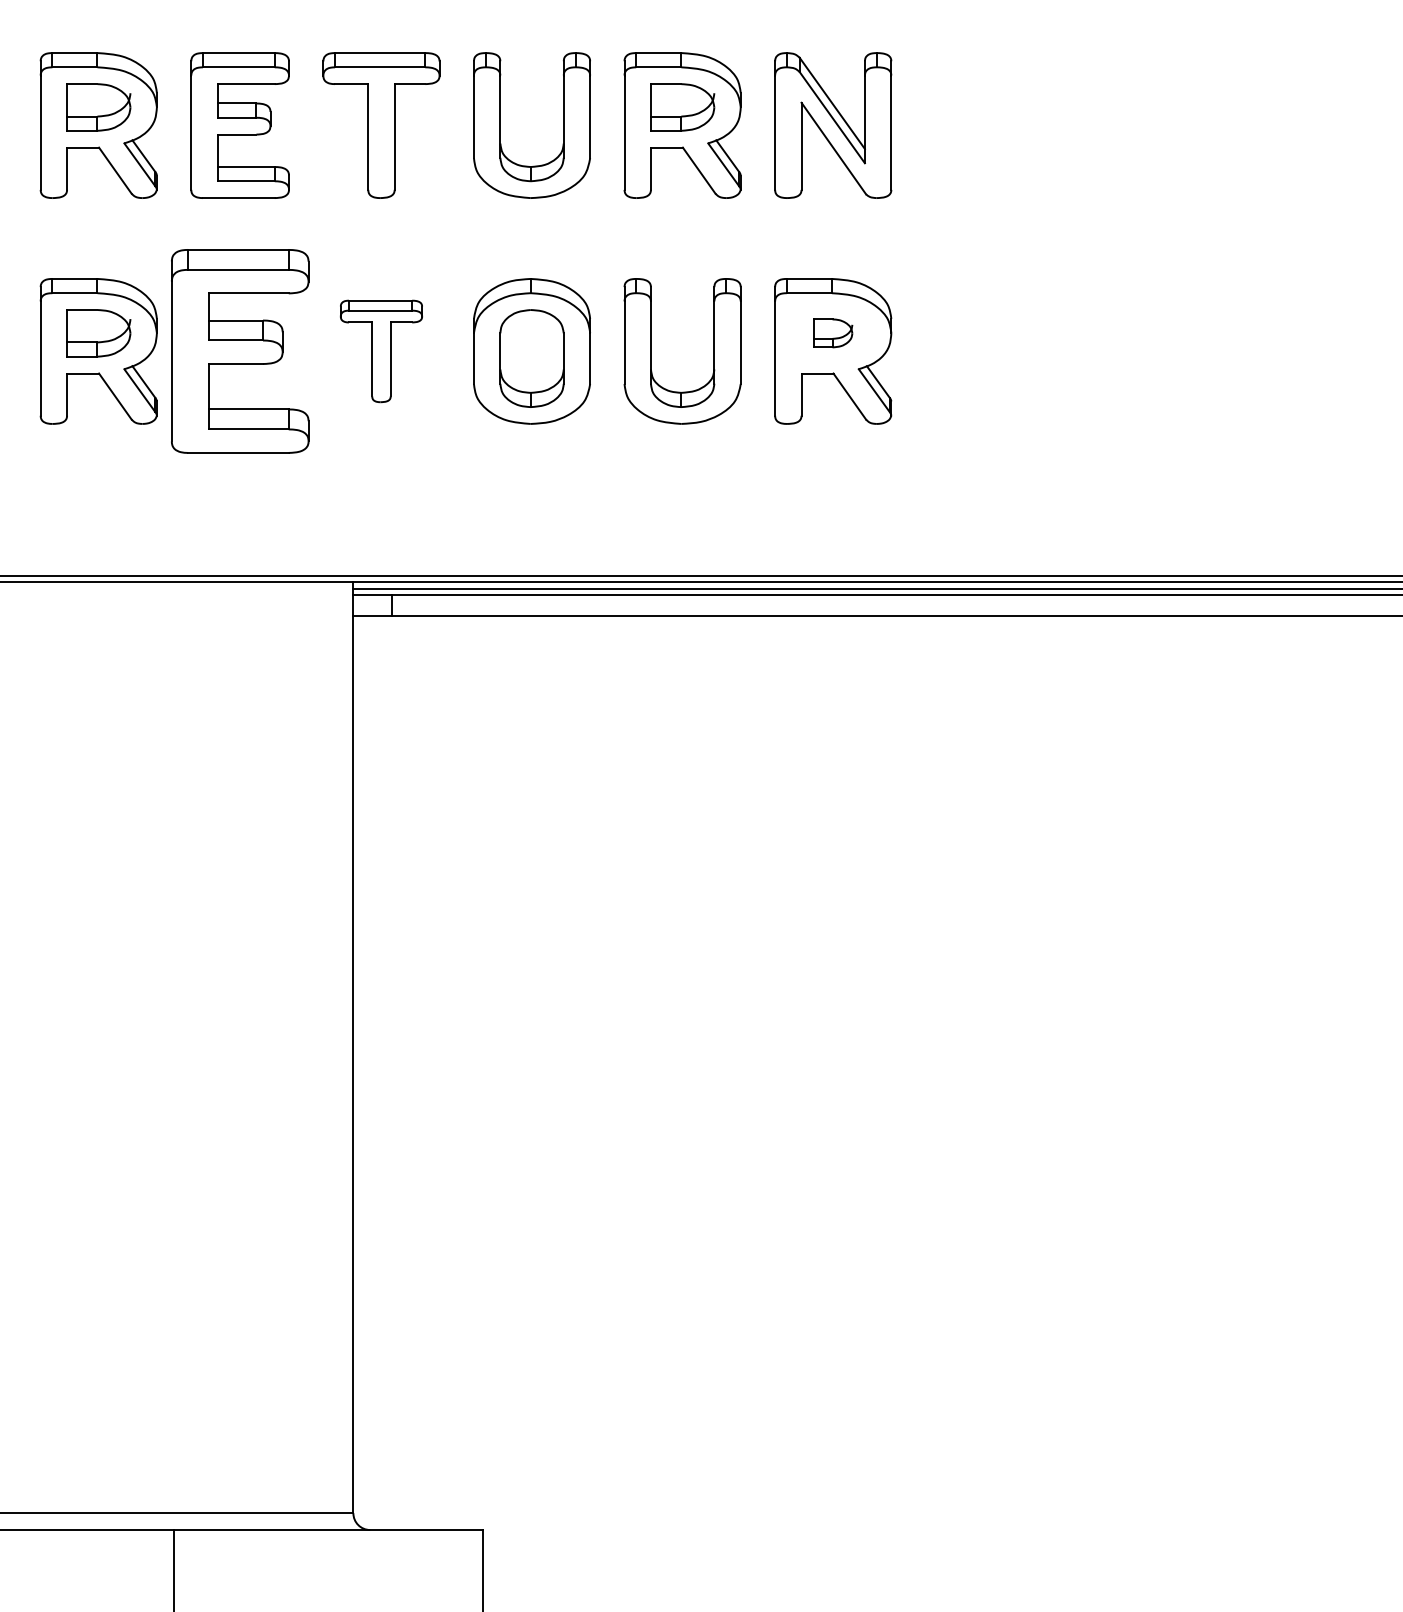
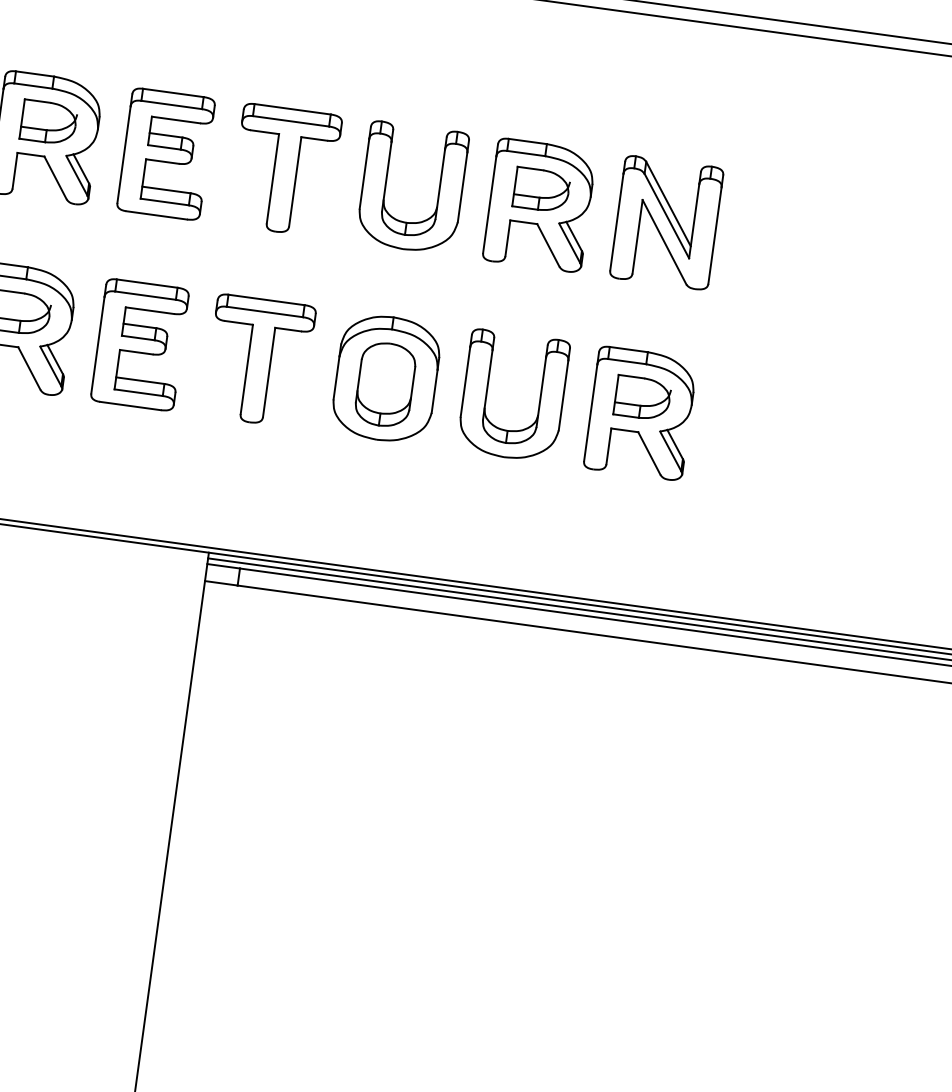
part: (833, 333) -> (642, 398), size x1.67
part: (239, 351) -> (139, 344), size x0.71
part: (381, 351) -> (259, 361), size x1.43

